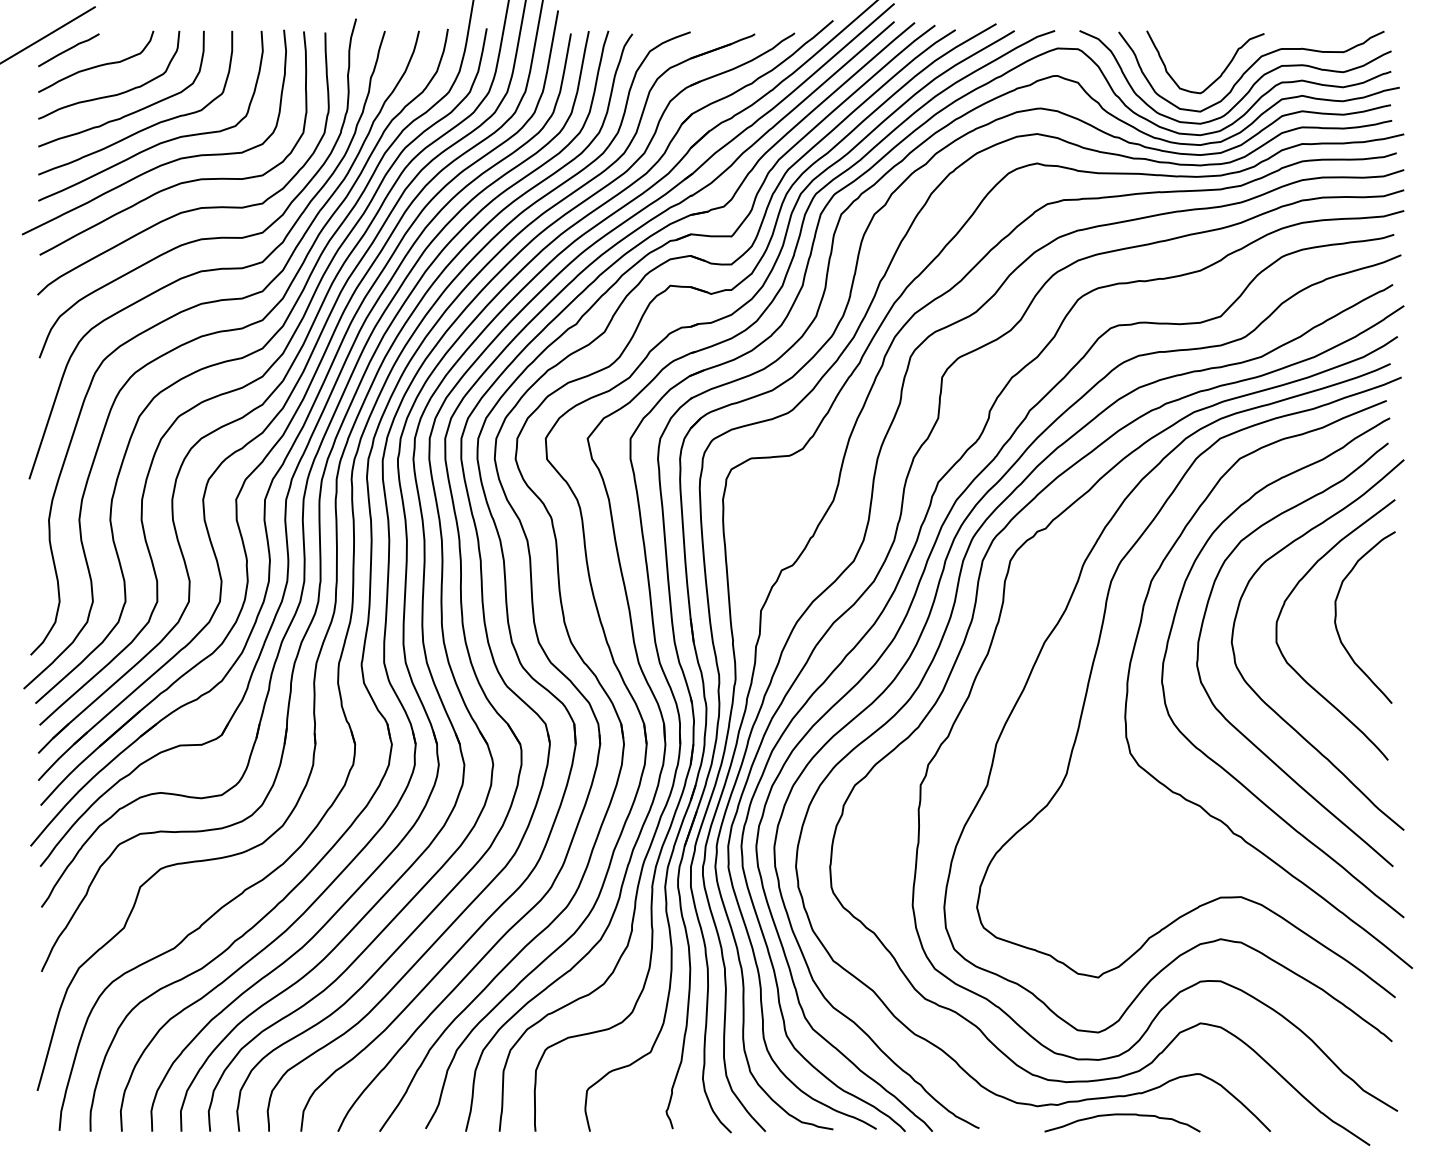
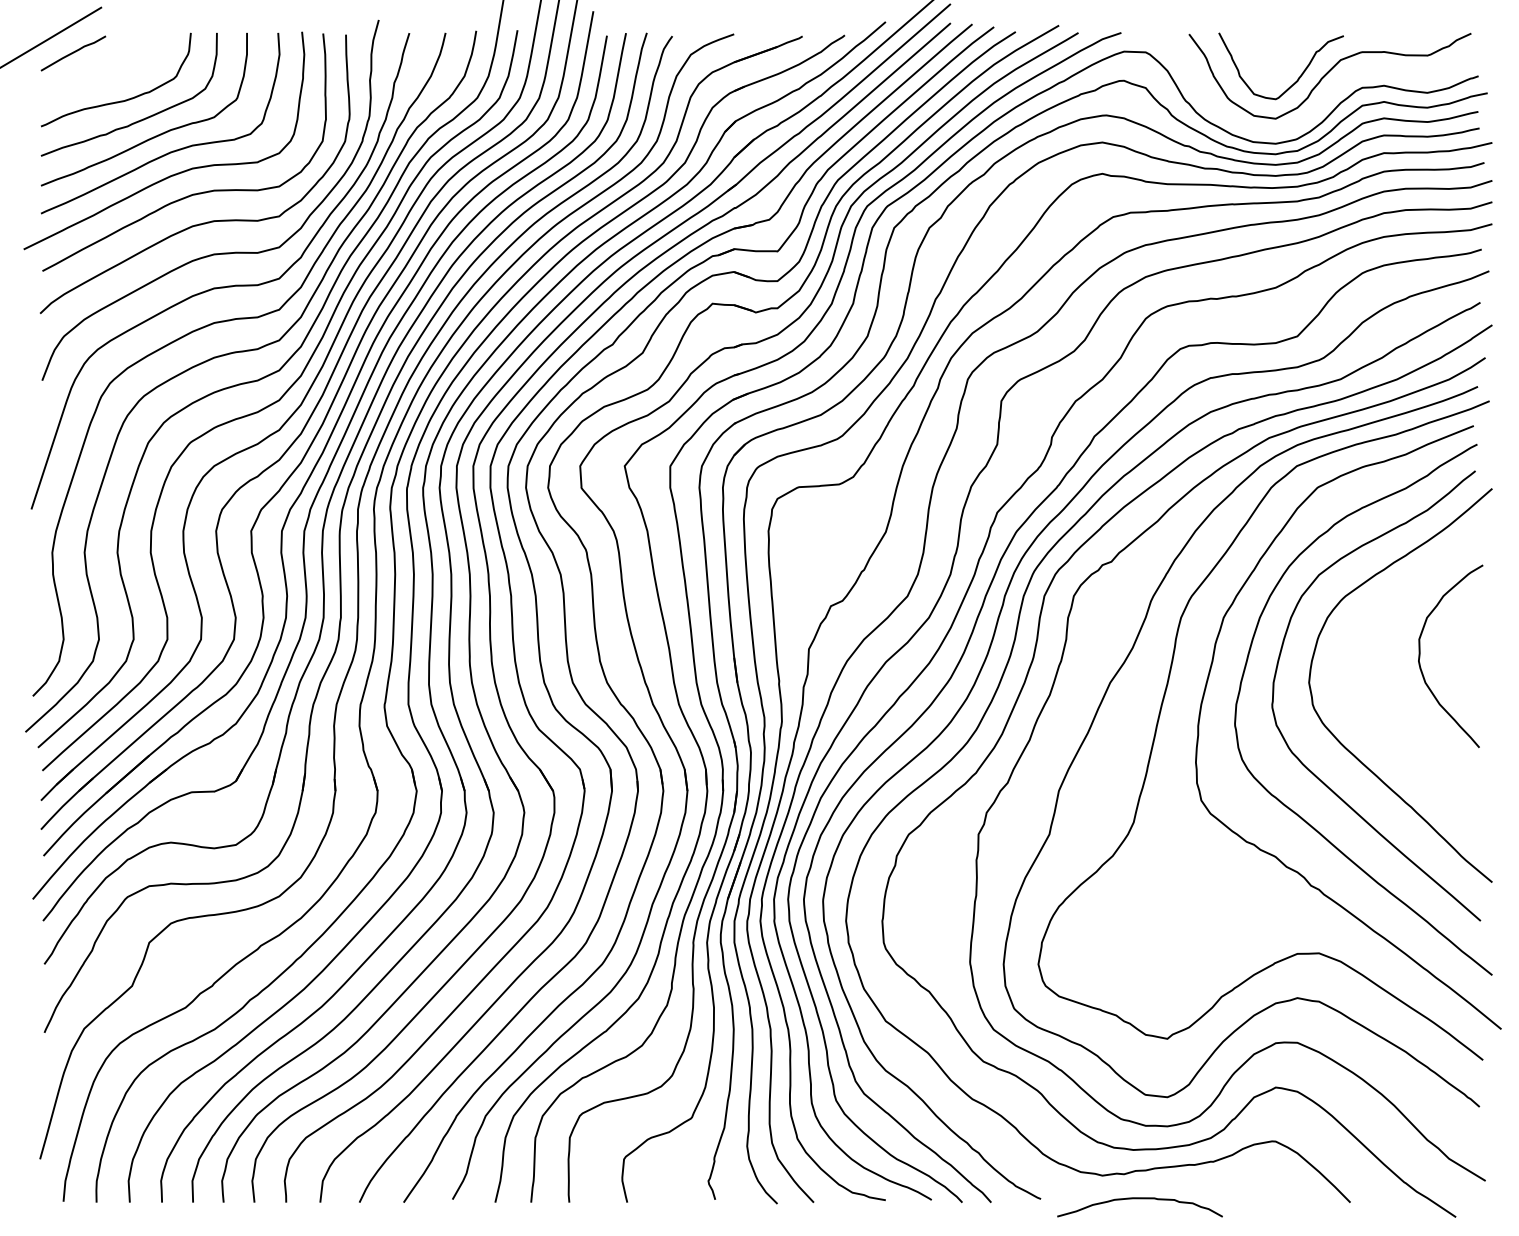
curve: (97, 65) -> (103, 69), removed
curve: (1250, 86) -> (1329, 92), removed
curve: (1283, 607) -> (1364, 645), removed
curve: (1121, 1115) -> (1139, 1199), moved

